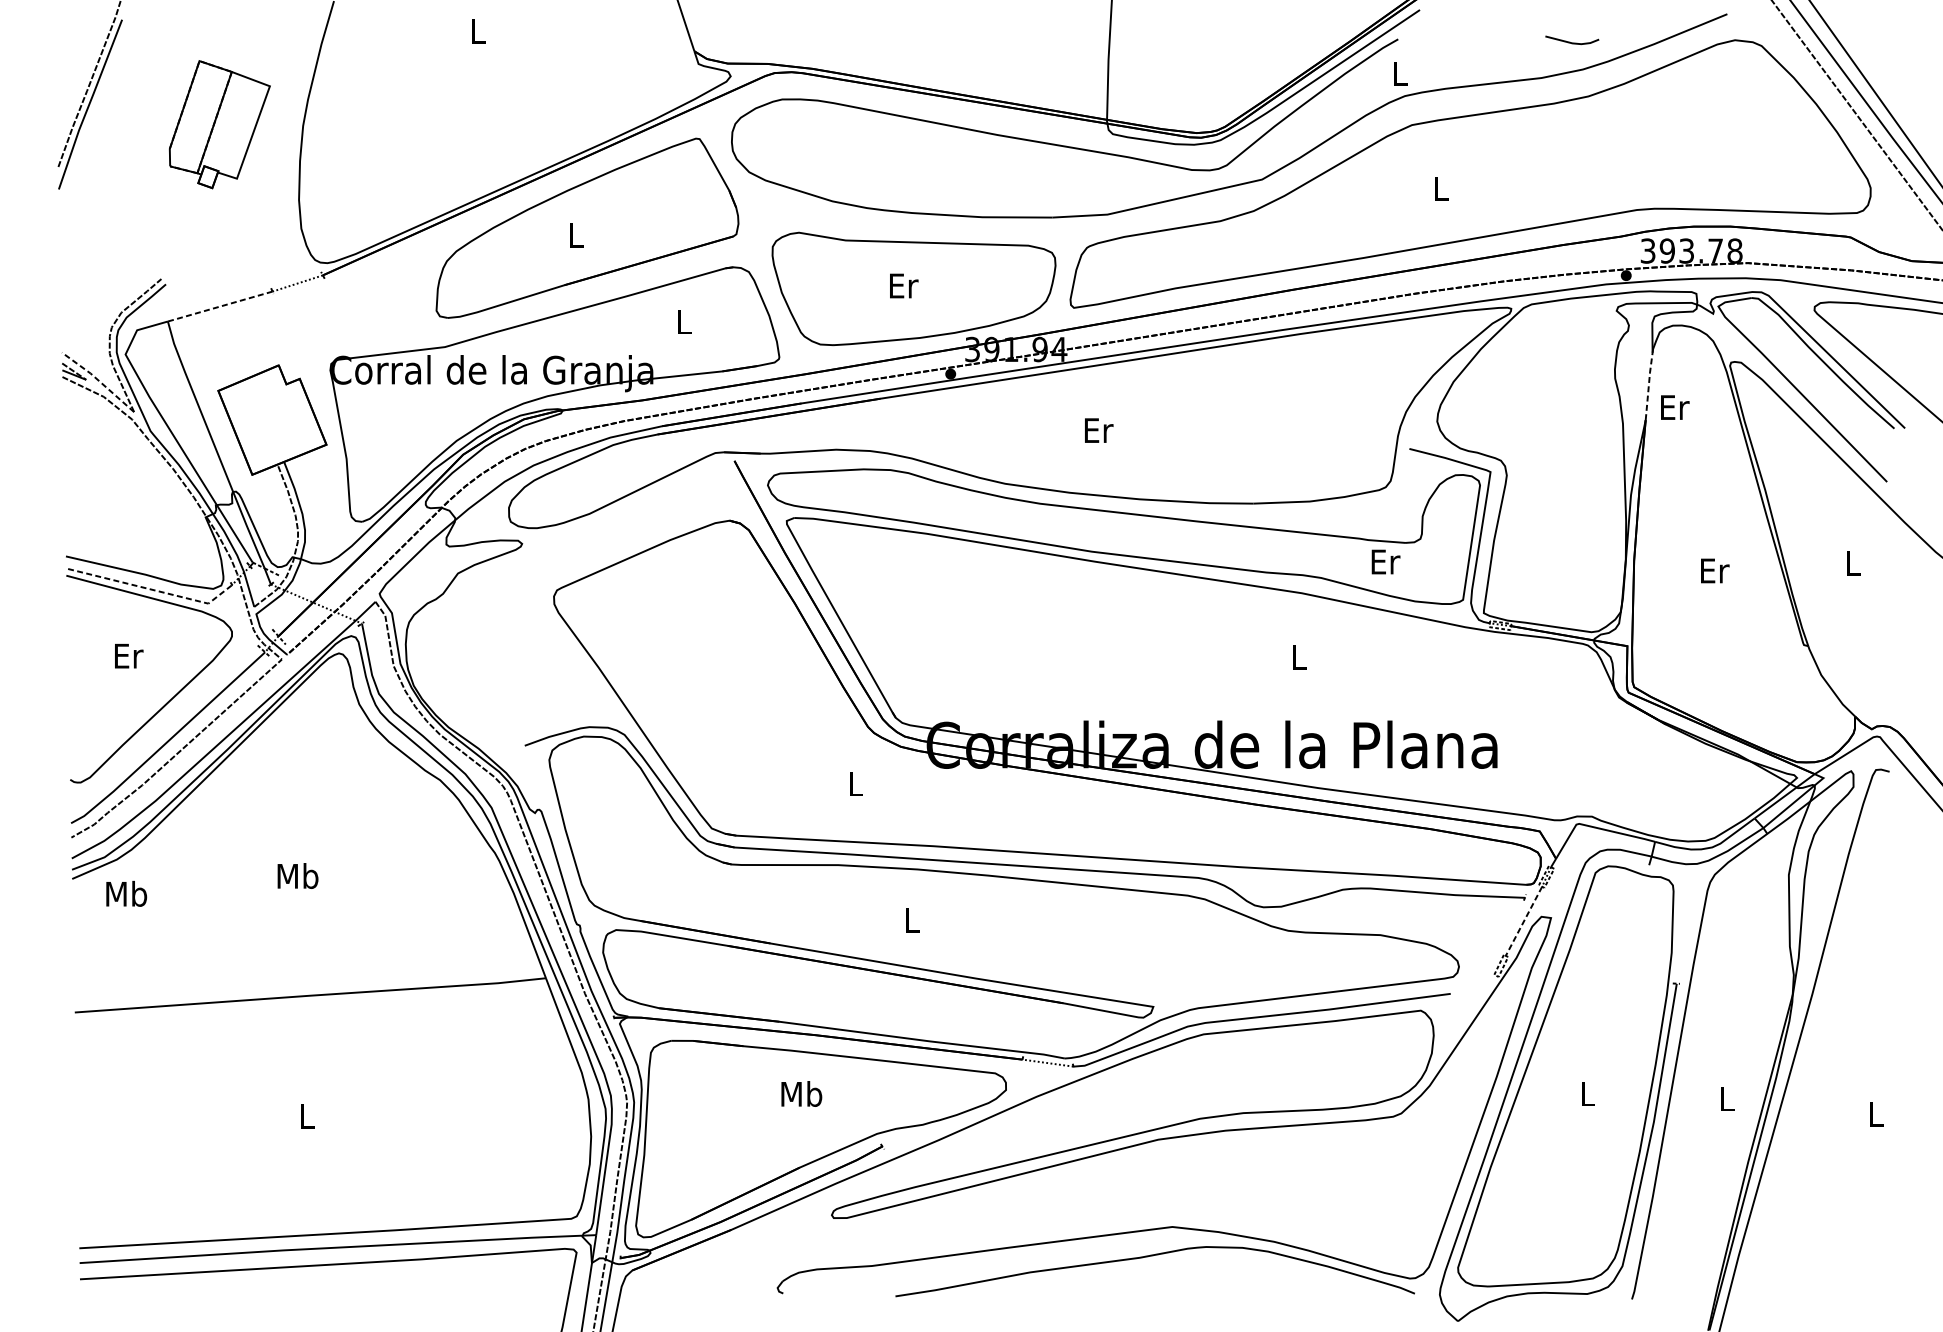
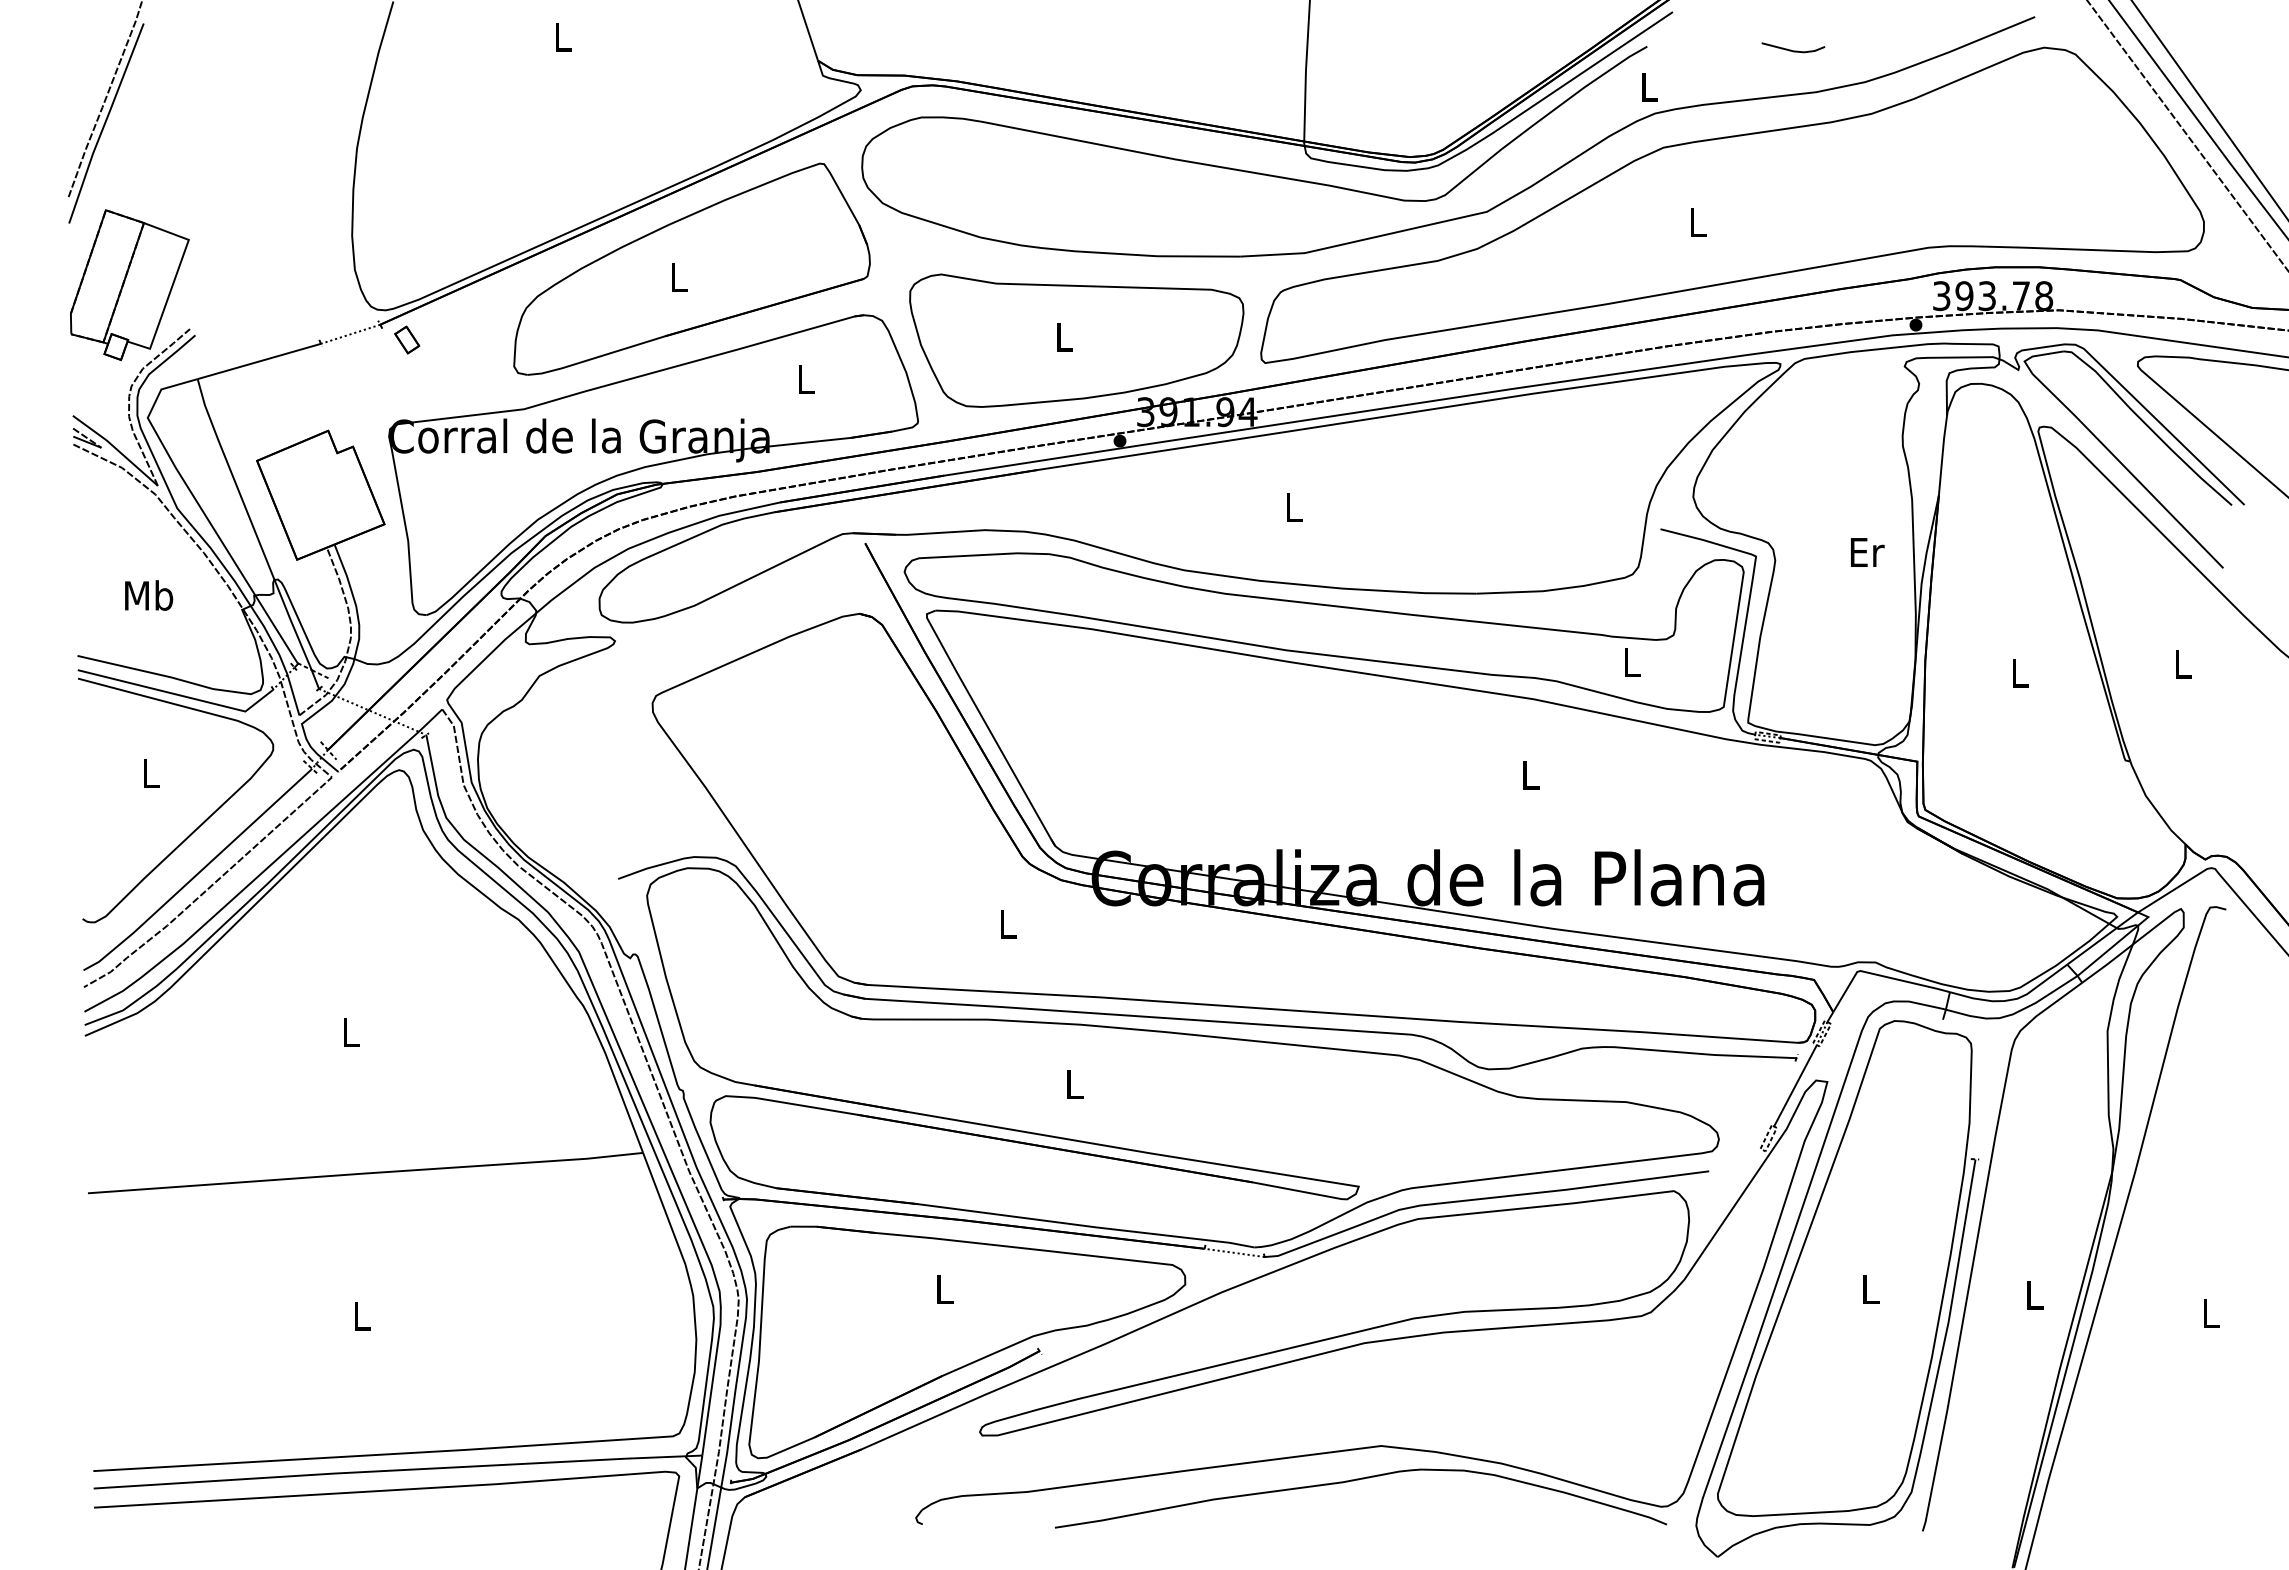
line: (1570, 41) -> (1791, 49), moved
part: (219, 124) -> (129, 285), moved
text: (904, 285) -> (1065, 336), Er -> L
part: (346, 287) -> (407, 339), added
line: (219, 306) -> (258, 361), dashed -> solid
line: (99, 380) -> (116, 448), dashed -> solid
line: (1648, 385) -> (1942, 454), dashed -> solid
text: (1675, 407) -> (1867, 552), moved
text: (1098, 430) -> (1294, 507), Er -> L
text: (1385, 562) -> (1632, 662), Er -> L
text: (1714, 570) -> (2020, 672), Er -> L
line: (151, 590) -> (178, 695), dashed -> solid
text: (128, 656) -> (151, 773), Er -> L
text: (297, 876) -> (350, 1032), Mb -> L
text: (127, 893) -> (149, 595), moved
line: (1524, 921) -> (1795, 1085), dashed -> solid
text: (801, 1094) -> (944, 1289), Mb -> L

